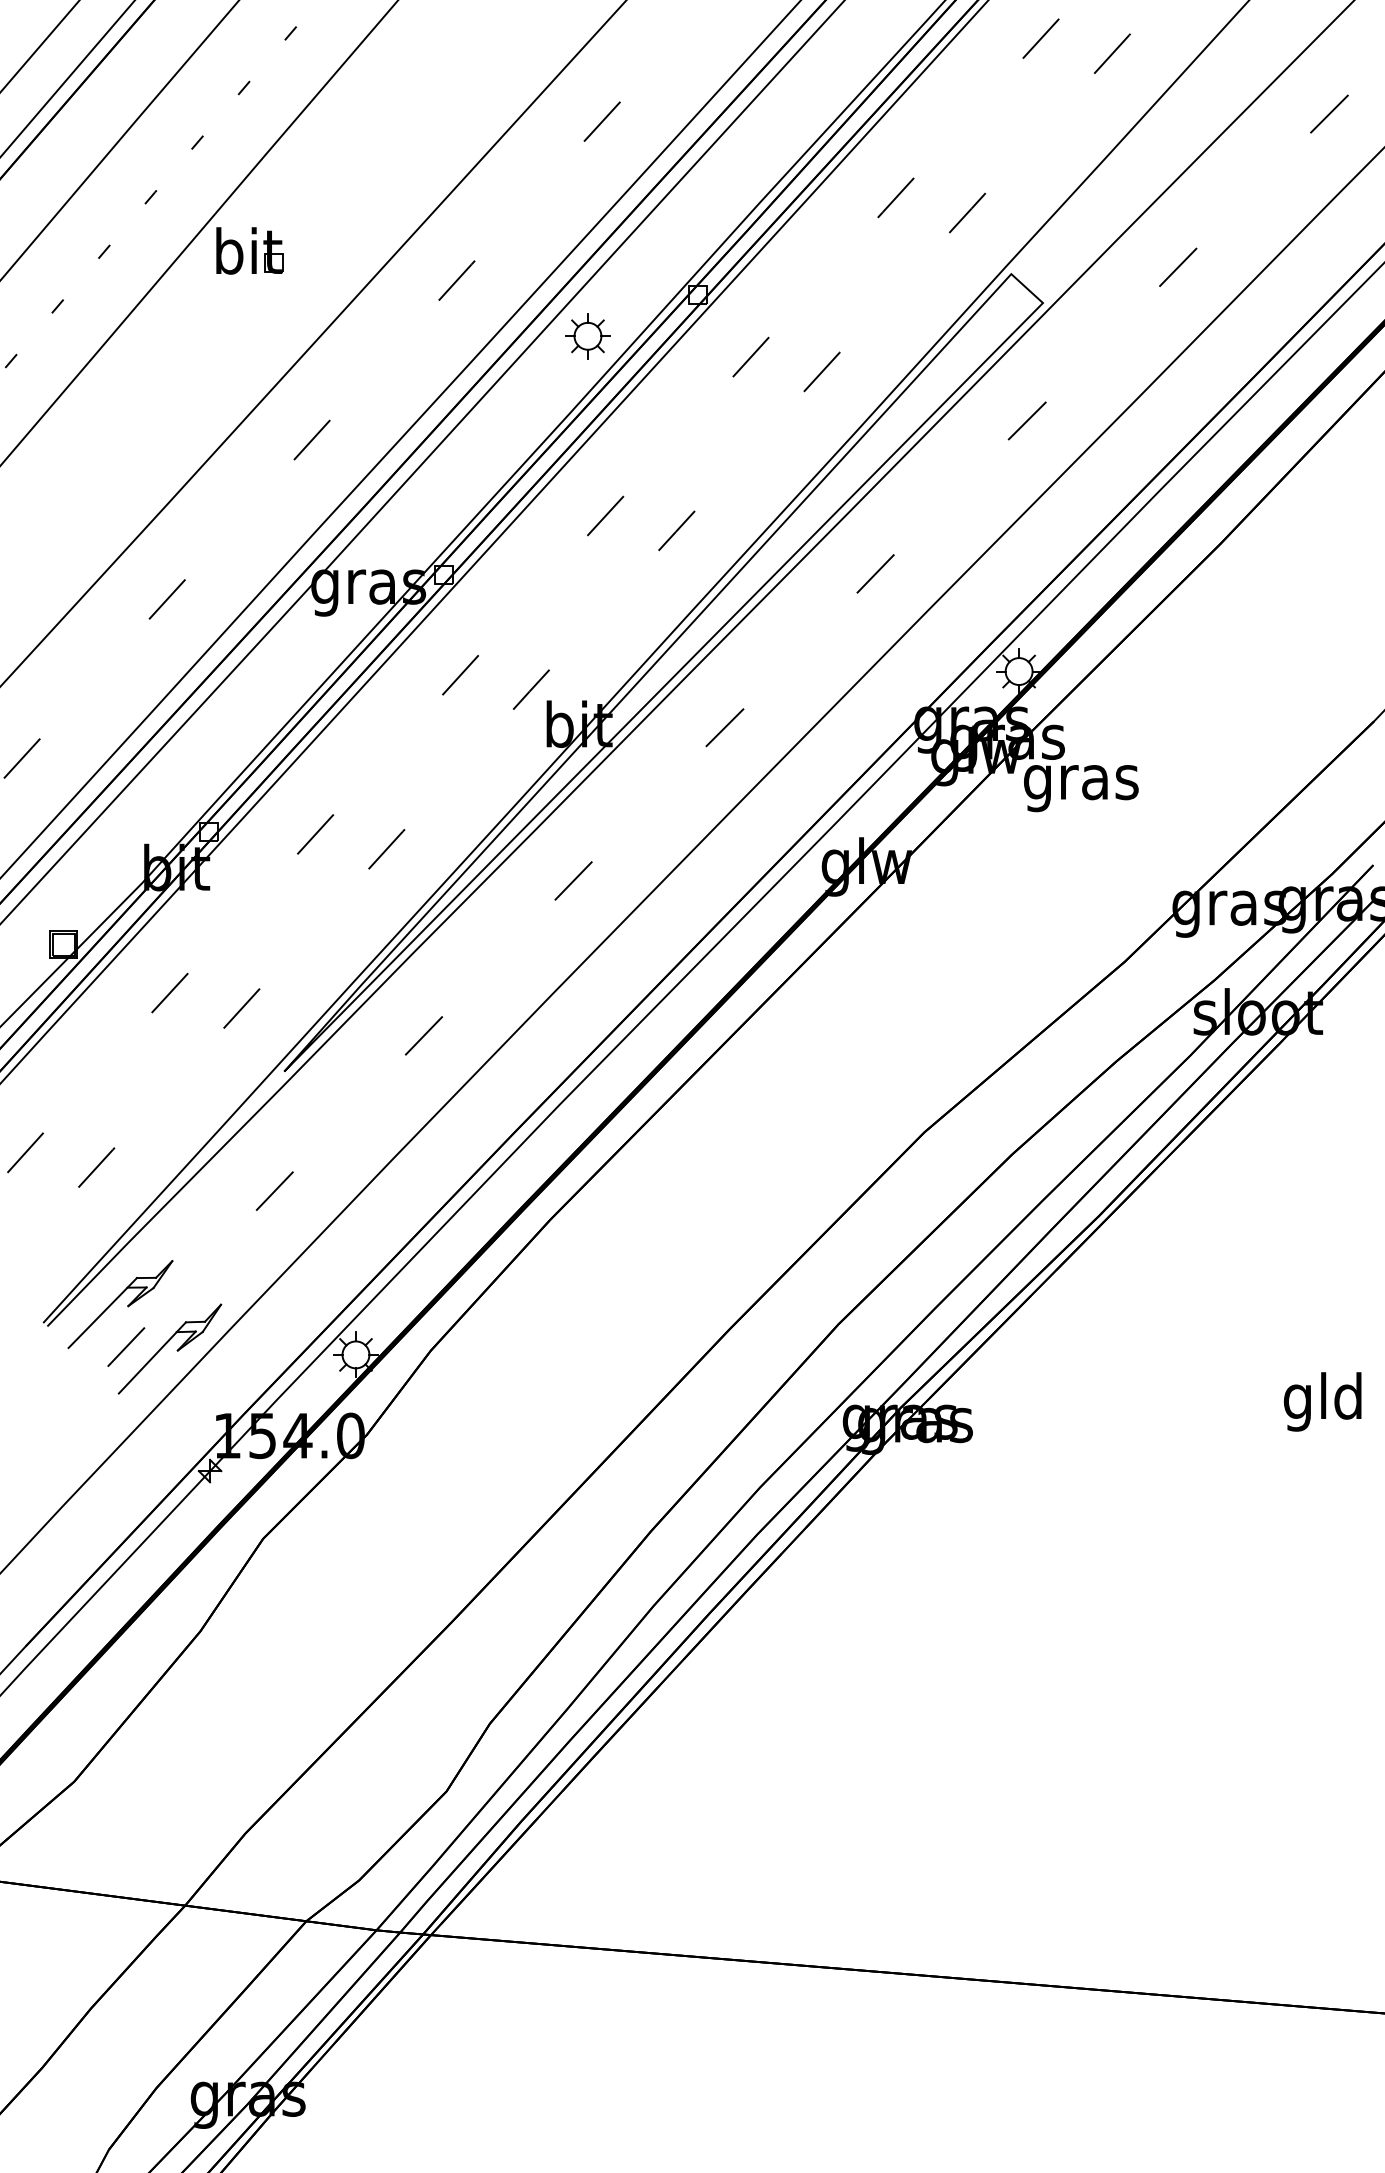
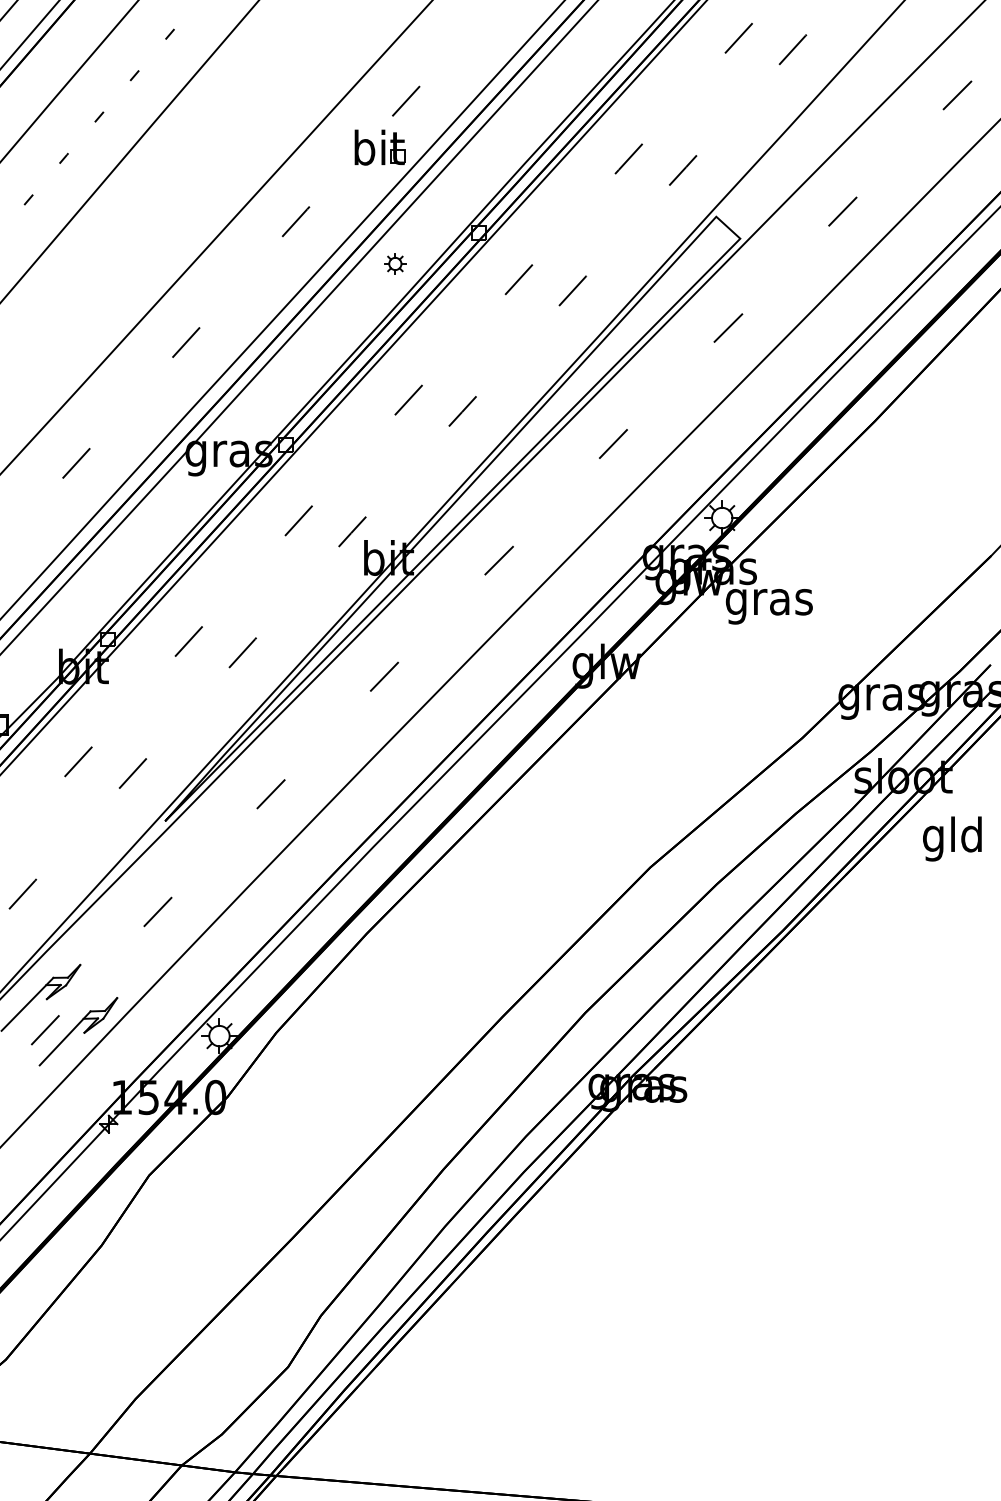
part: (249, 250) -> (379, 147), moved
part: (587, 336) -> (395, 264), size x0.6
text: (1322, 1401) -> (952, 838), moved

